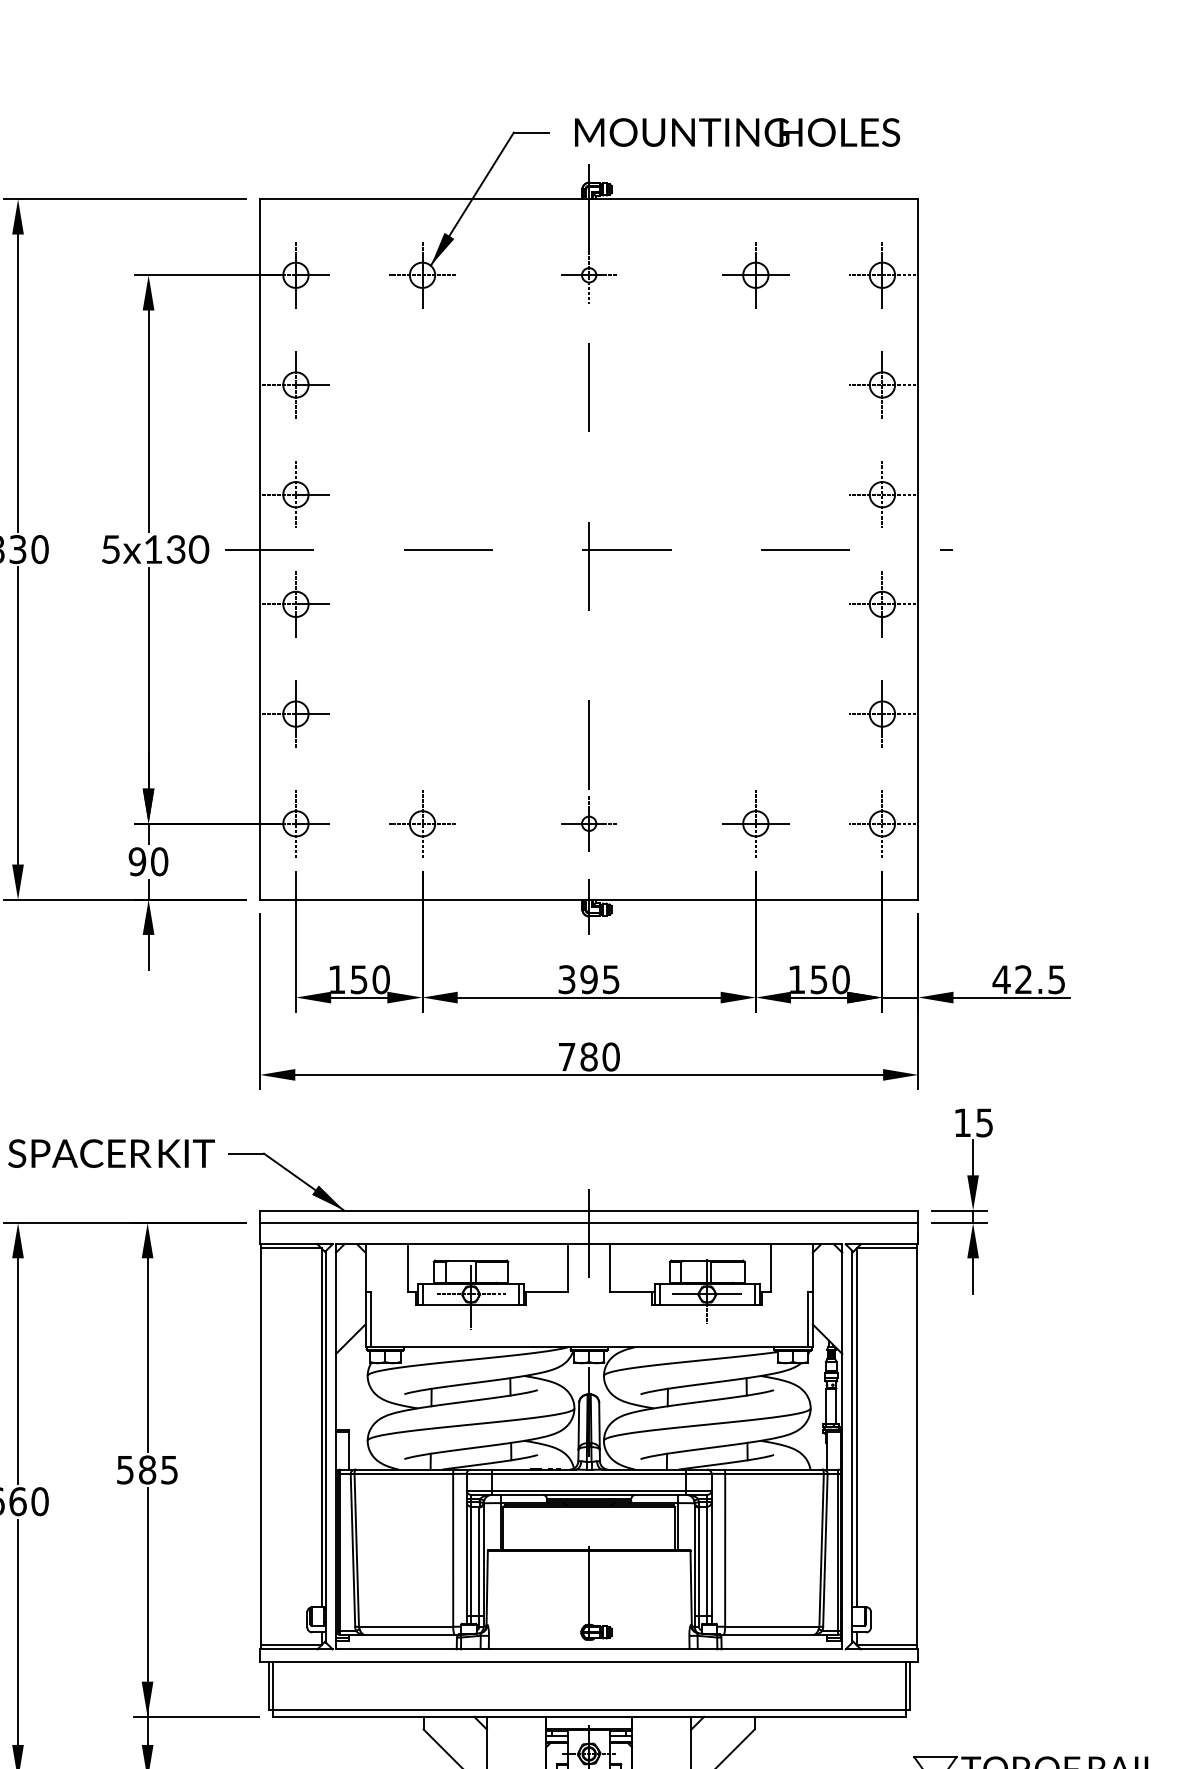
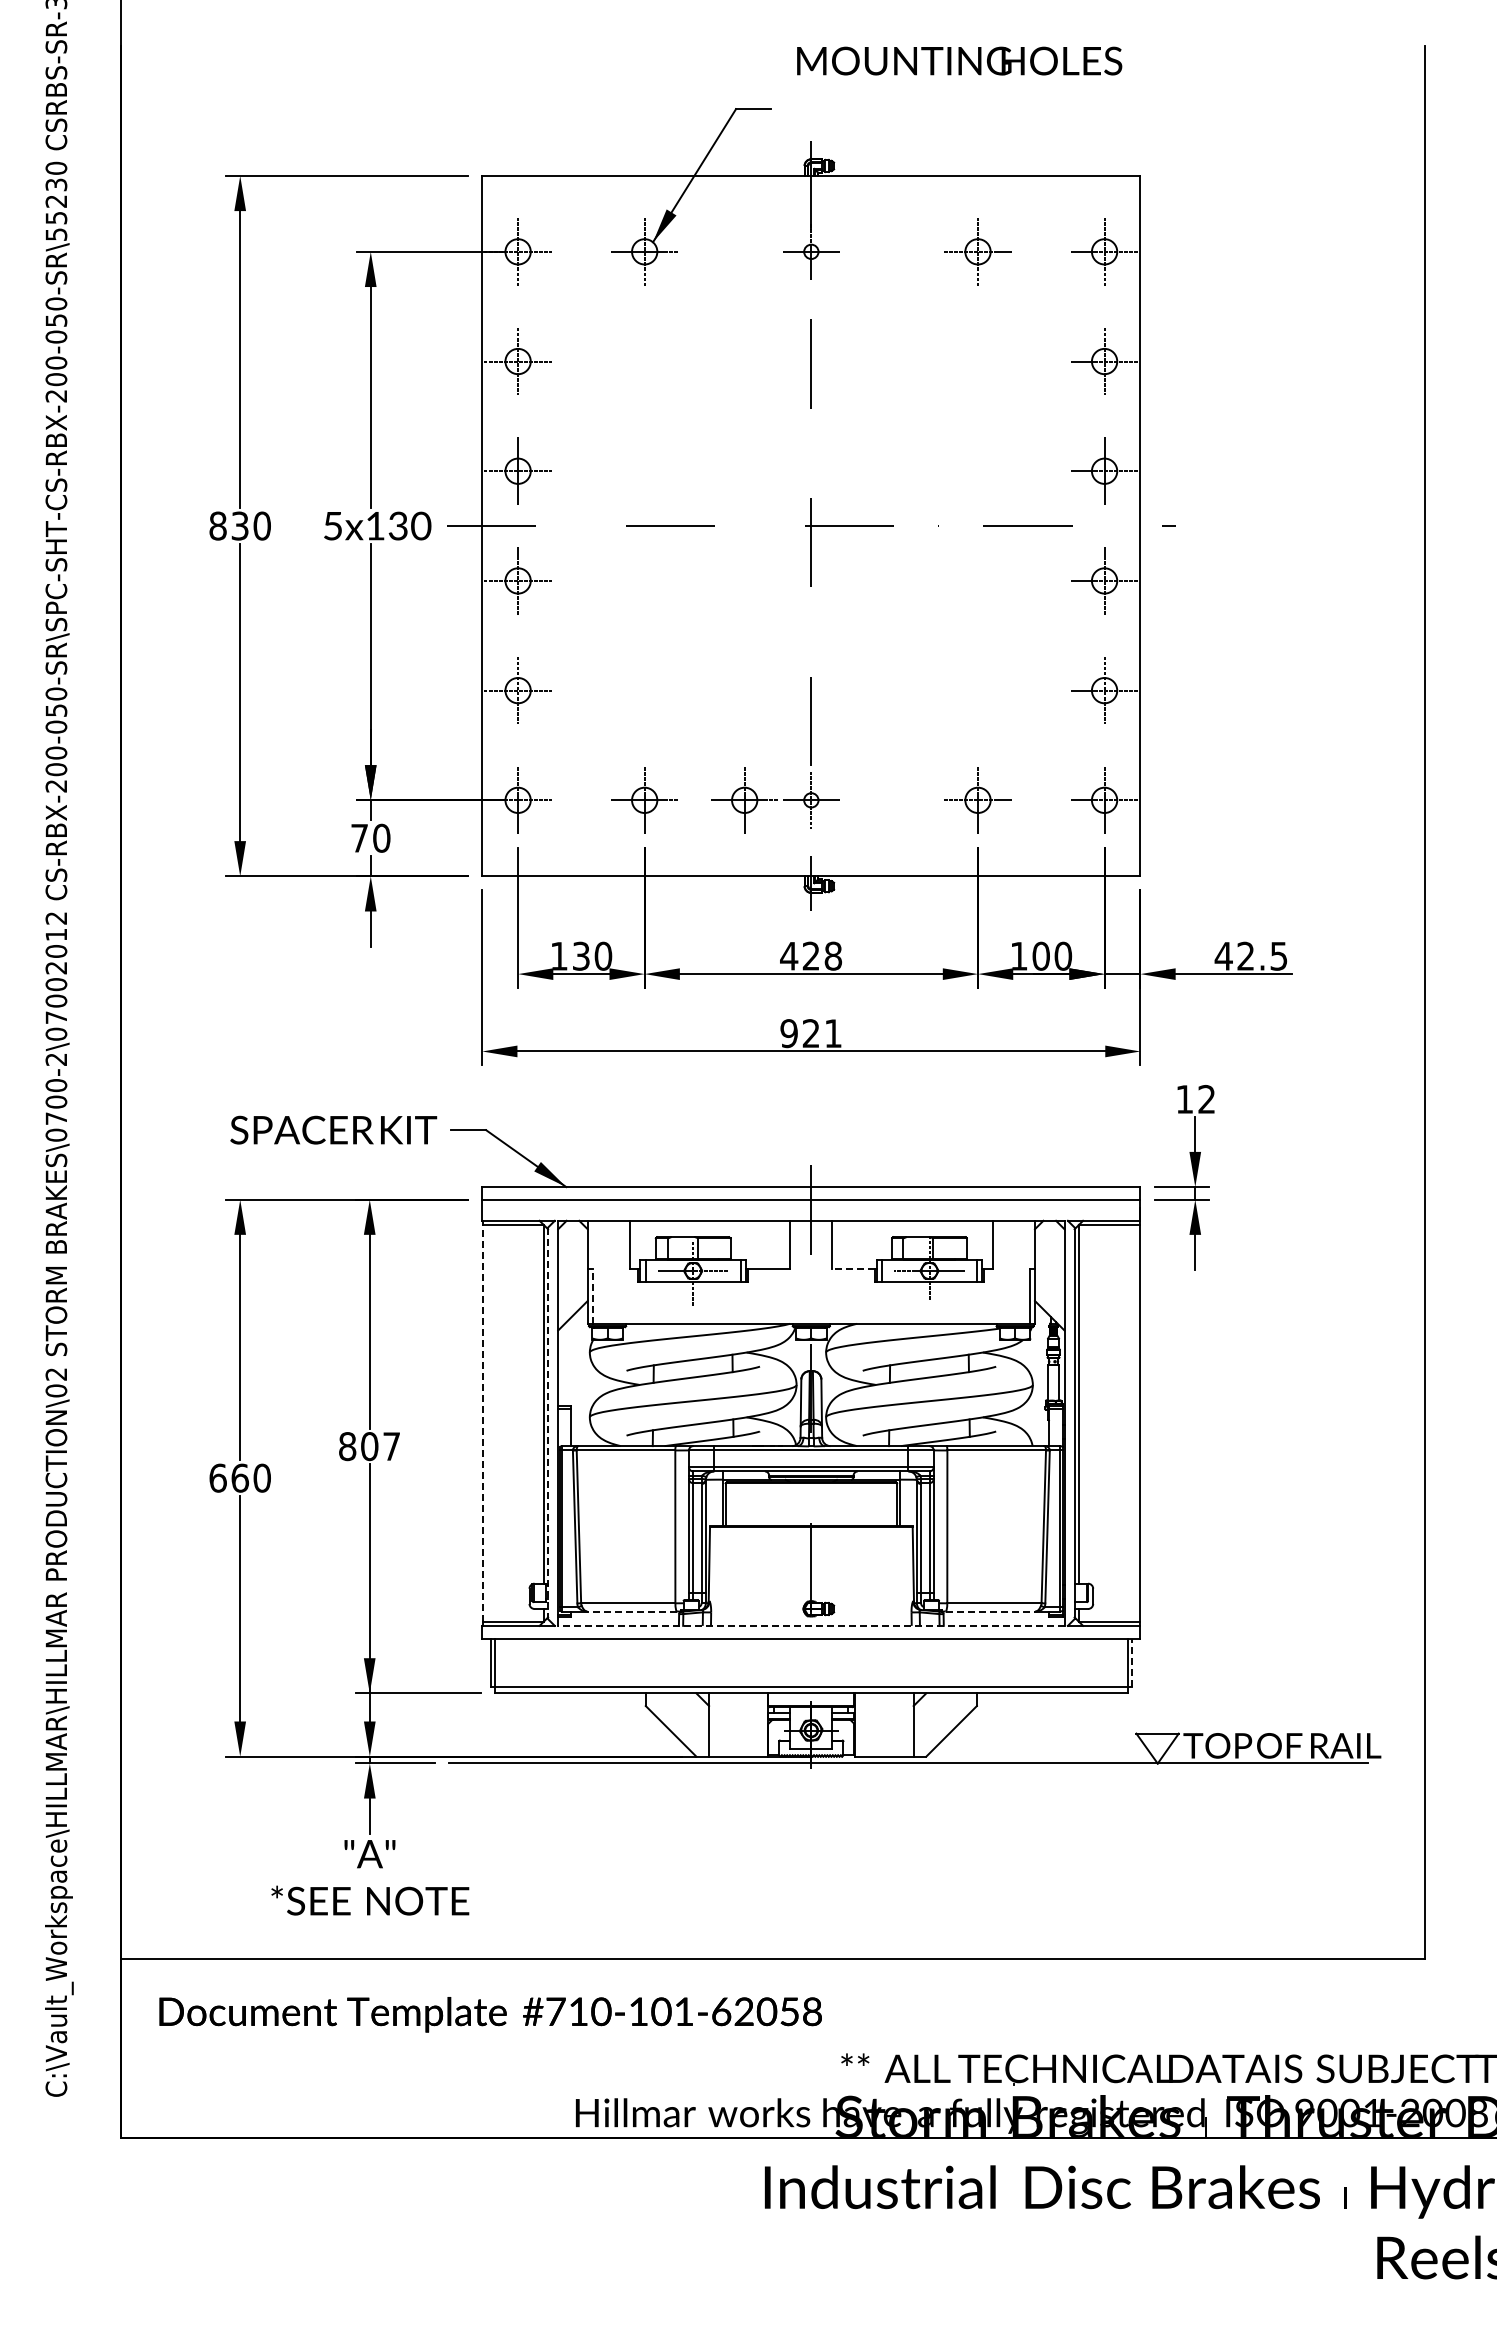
text: (737, 131) -> (959, 60), moved
part: (522, 823) -> (744, 800), added
text: (137, 860) -> (359, 837), 90 -> 70
text: (359, 978) -> (581, 955), 150 -> 130
text: (589, 978) -> (811, 955), 395 -> 428
text: (818, 978) -> (1040, 955), 150 -> 100
text: (589, 1056) -> (811, 1033), 780 -> 921
text: (984, 1121) -> (1206, 1098), 15 -> 12
line: (631, 1291) -> (853, 1268), solid -> dashed
line: (370, 1318) -> (592, 1295), solid -> dashed
line: (261, 1445) -> (483, 1422), solid -> dashed
line: (326, 1446) -> (548, 1423), solid -> dashed
text: (147, 1469) -> (369, 1446), 585 -> 807
line: (410, 1634) -> (632, 1611), solid -> dashed
line: (768, 1634) -> (990, 1611), solid -> dashed
line: (588, 1648) -> (810, 1625), solid -> dashed
line: (910, 1685) -> (1132, 1662), solid -> dashed

